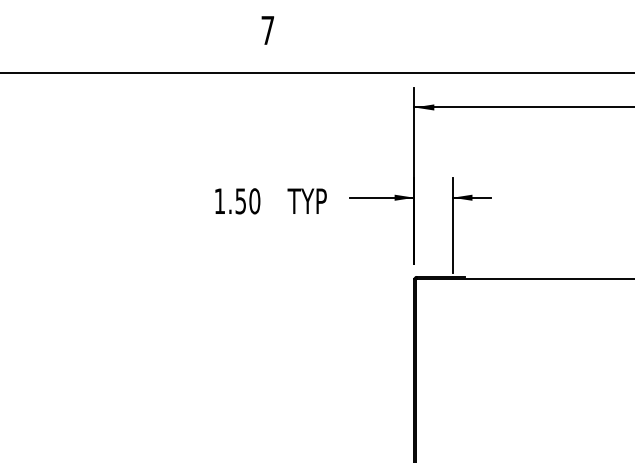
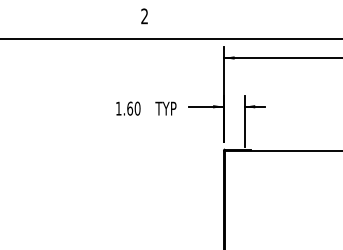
text: (267, 30) -> (144, 16), 7 -> 2
text: (241, 200) -> (130, 108), 1.50 -> 1.60

